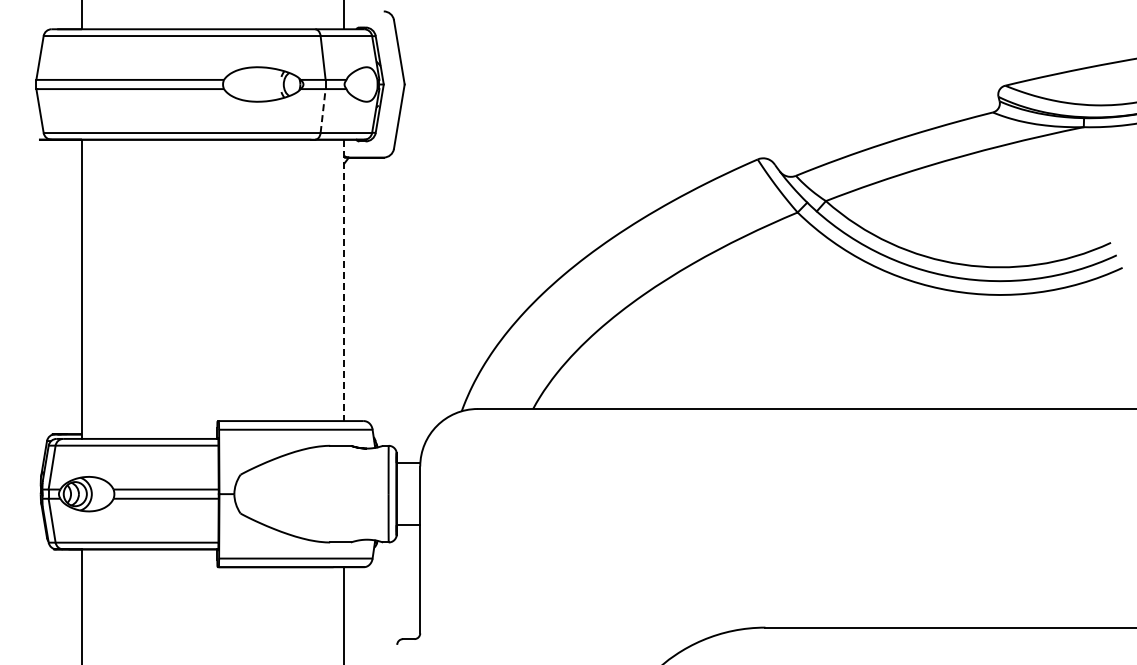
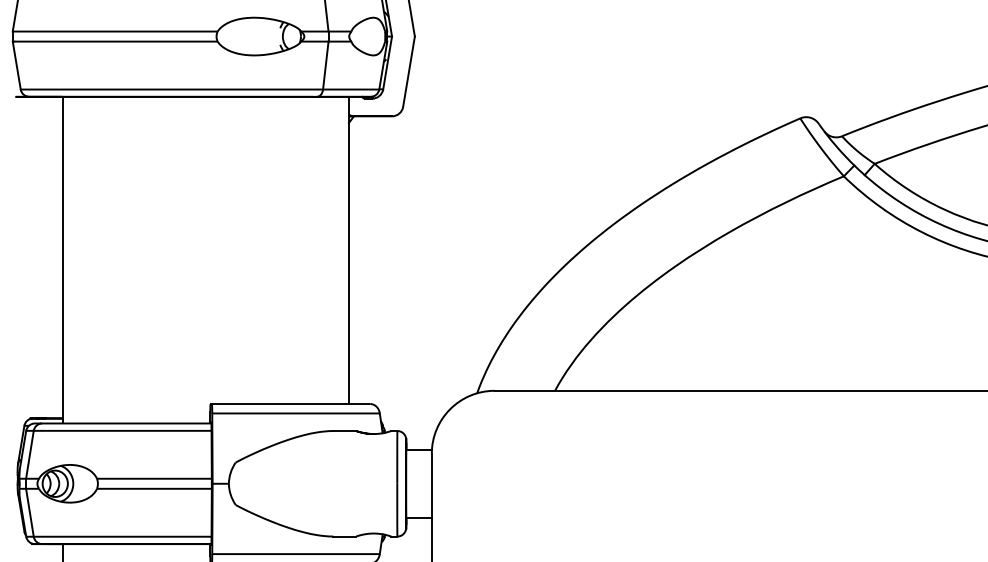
line: (323, 110) -> (326, 64), dashed -> solid
line: (344, 280) -> (349, 250), dashed -> solid

